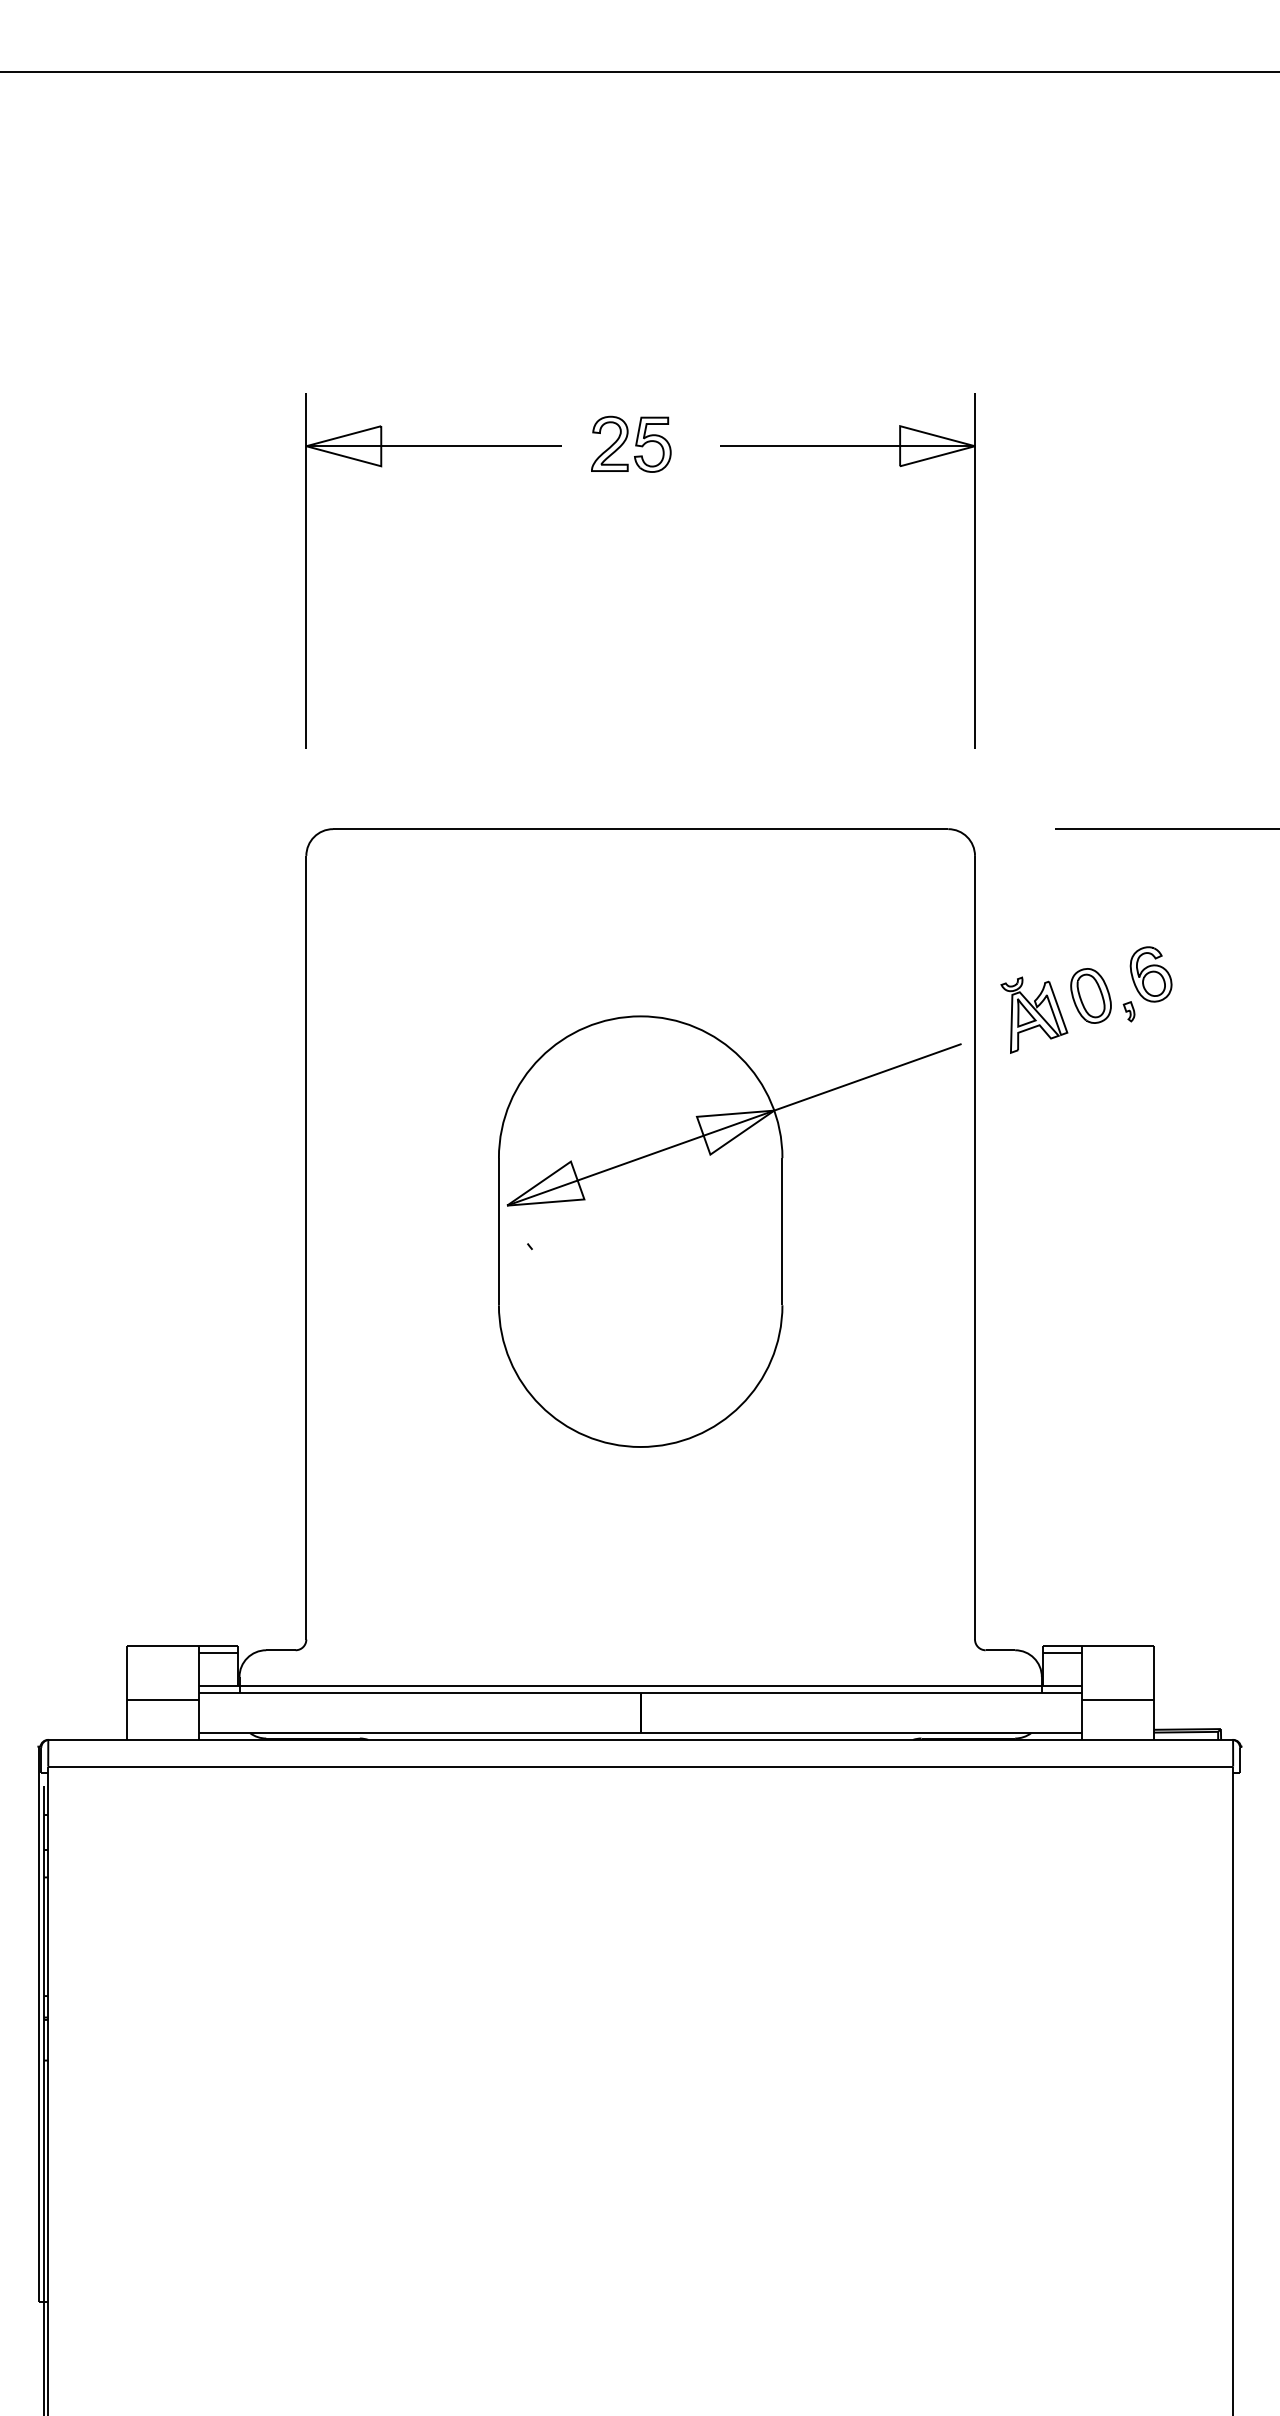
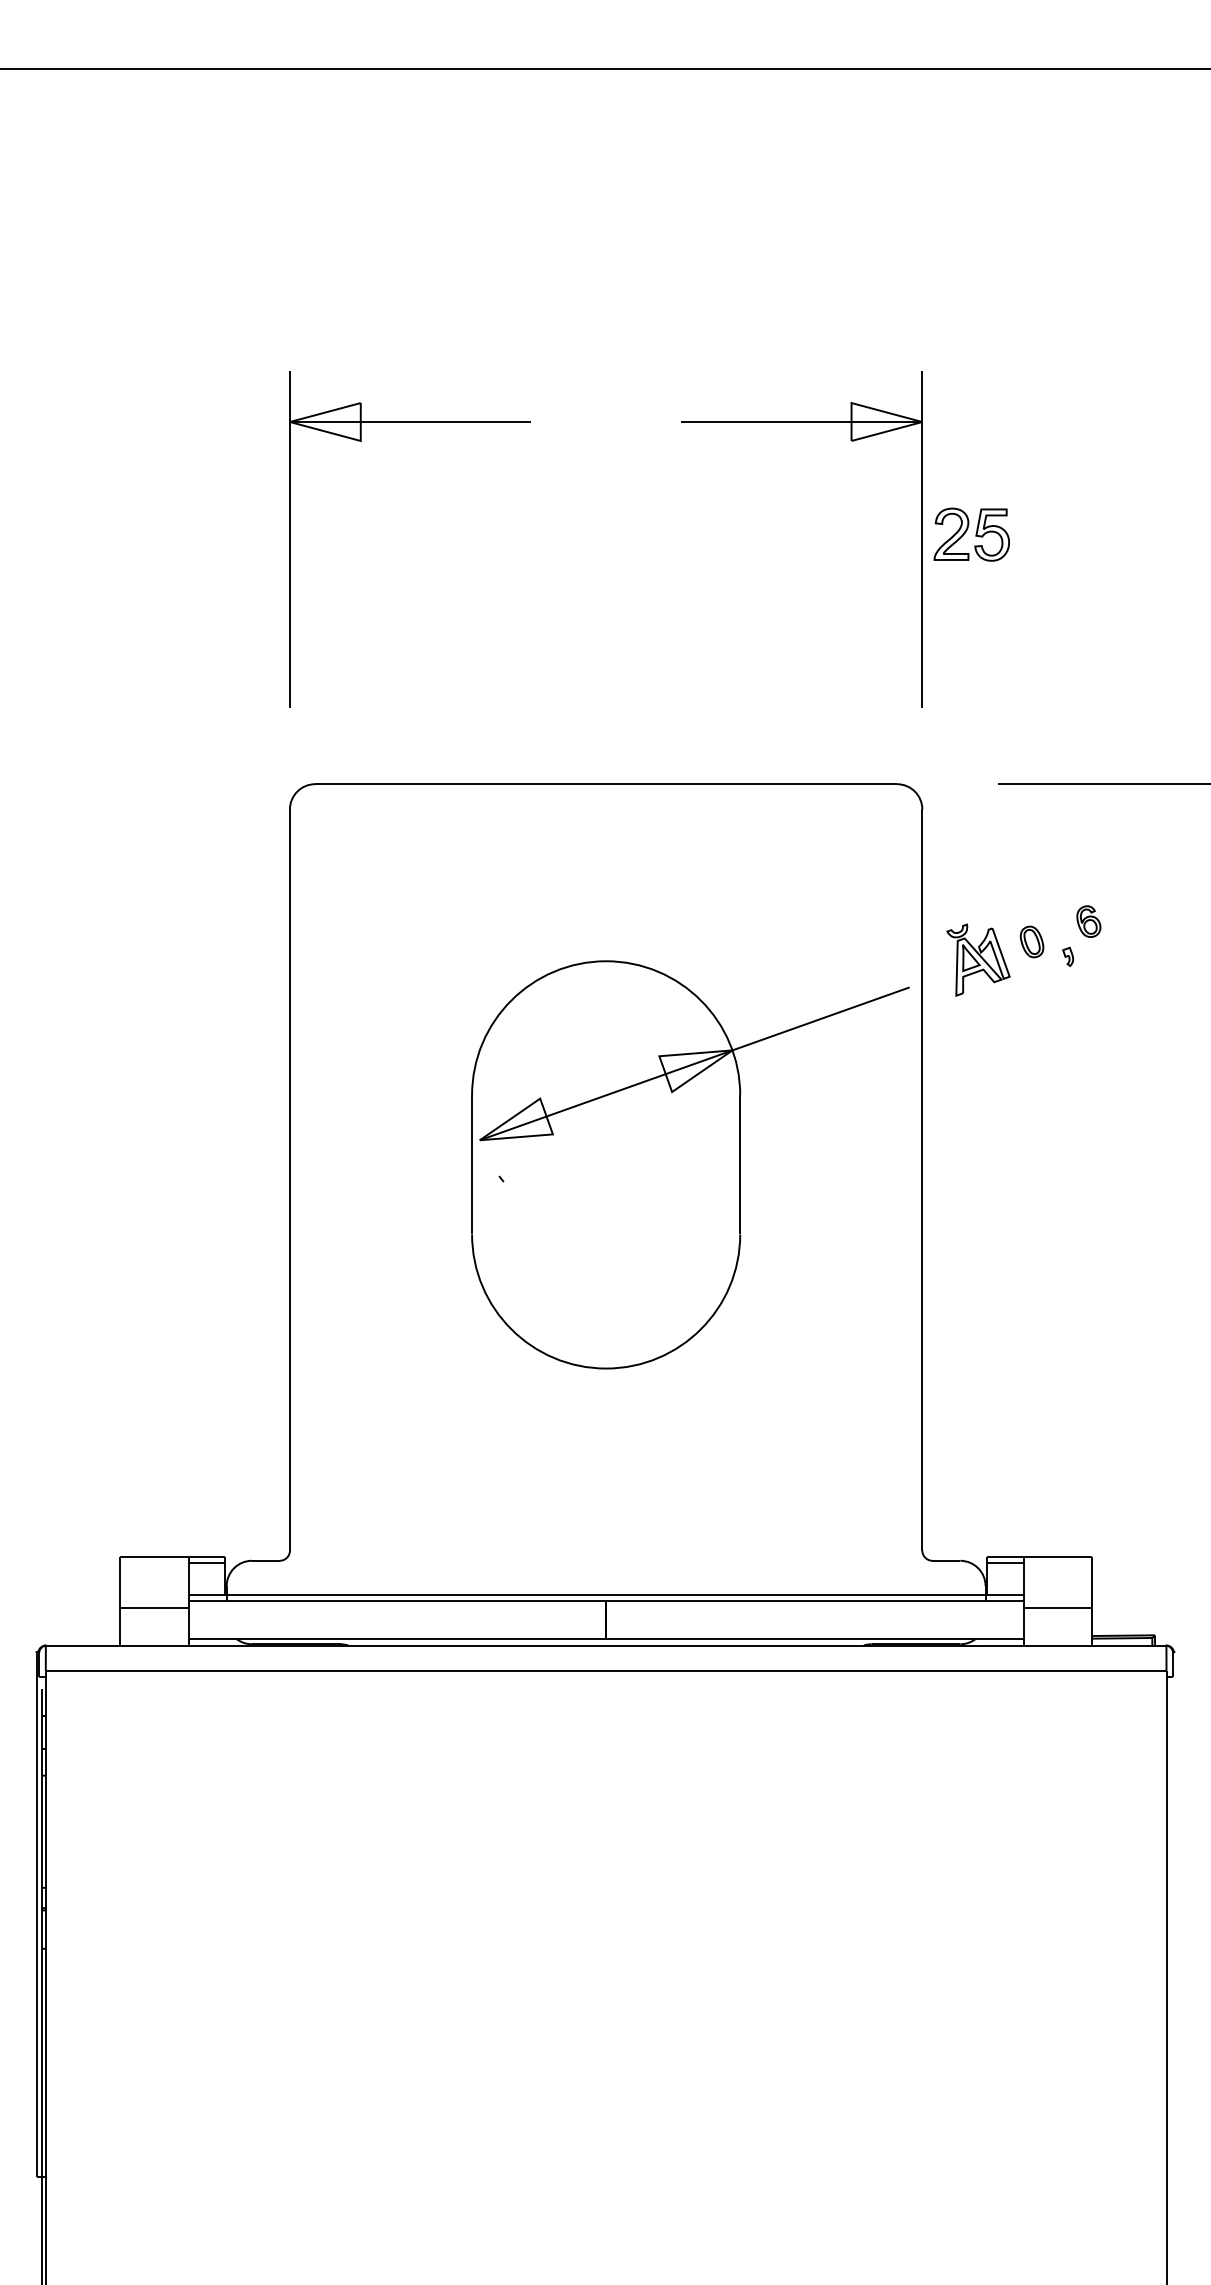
part: (631, 443) -> (971, 533), moved
part: (1150, 974) -> (1088, 921), size x0.6
part: (1090, 995) -> (1031, 941), size x0.6

